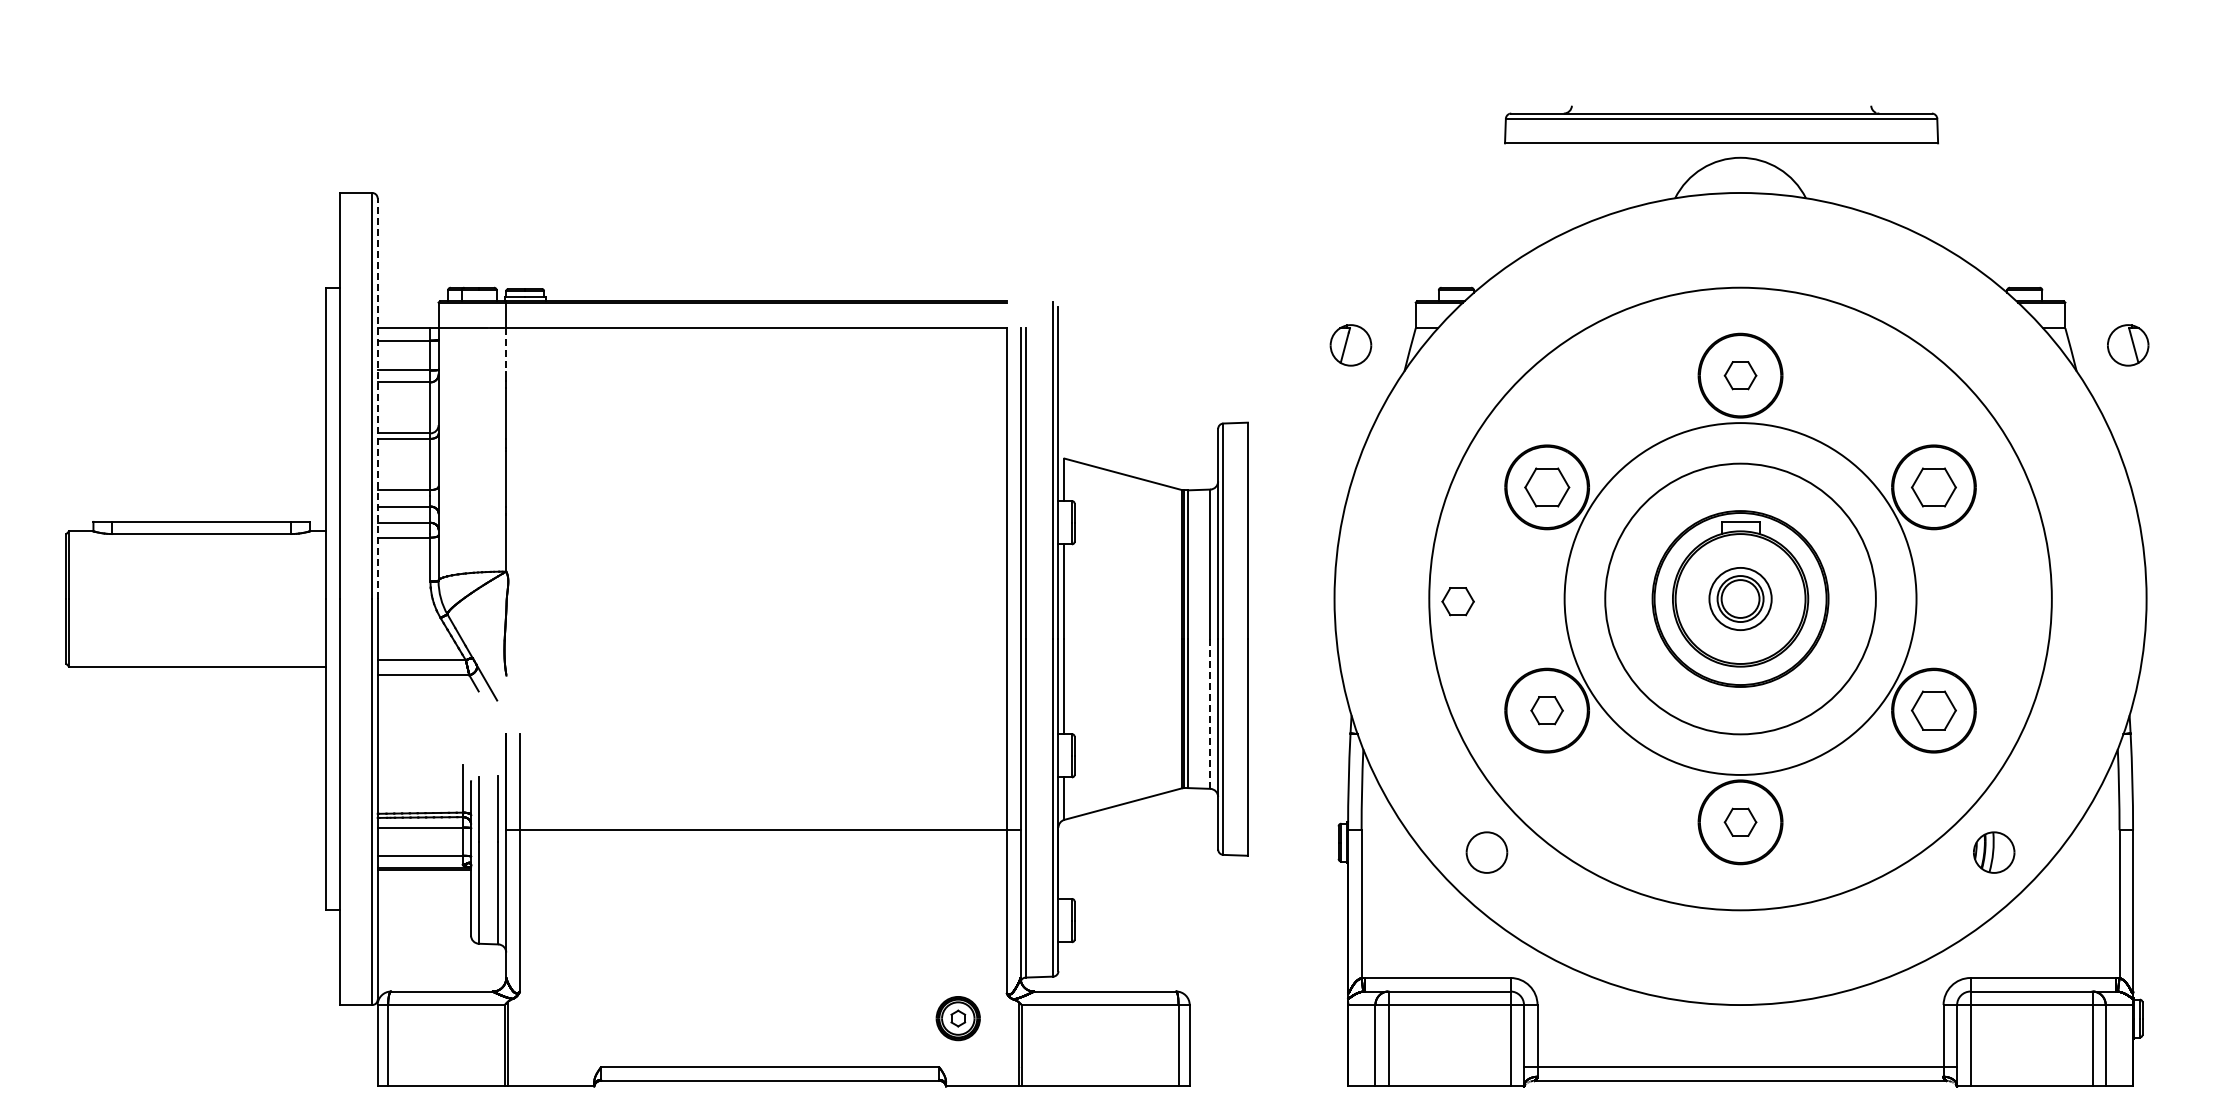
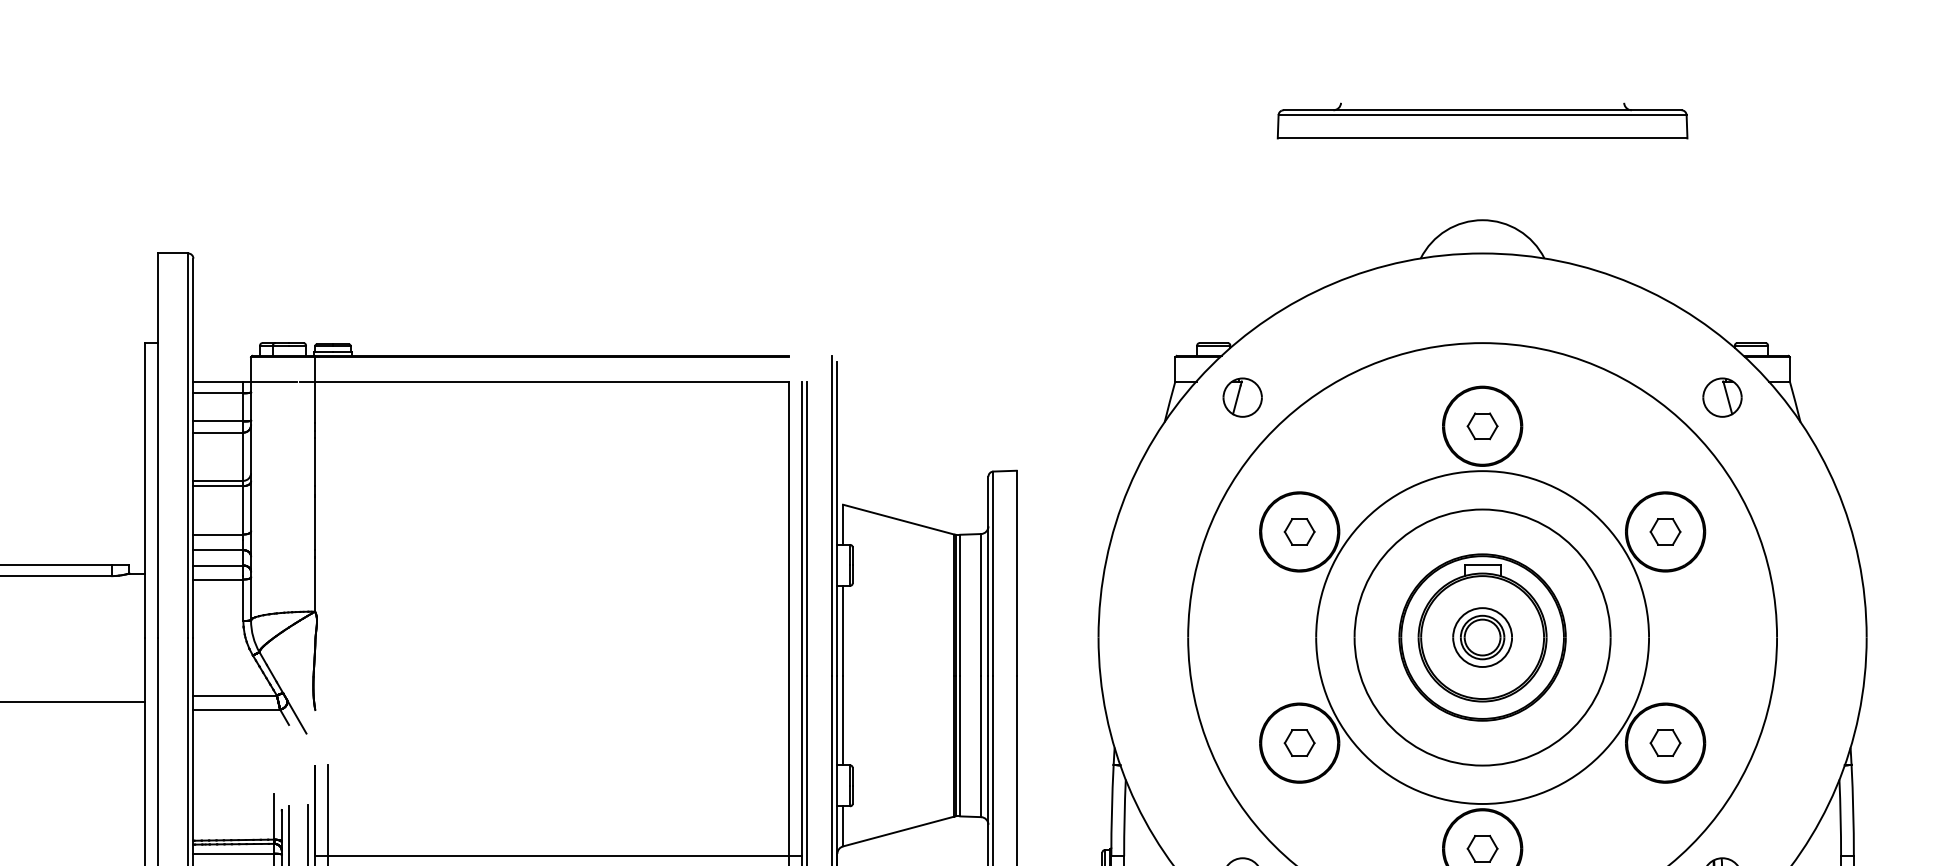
part: (1721, 124) -> (1482, 120), moved
part: (1350, 345) -> (1242, 397), moved
part: (2128, 345) -> (1722, 397), moved
line: (506, 350) -> (315, 402), dashed -> solid
line: (377, 398) -> (193, 447), dashed -> solid
part: (1546, 486) -> (1299, 531), size x0.71
part: (1933, 486) -> (1665, 531), size x0.71
part: (1457, 601) -> (1214, 639), removed
part: (1933, 710) -> (1665, 743), size x0.71
line: (1210, 714) -> (981, 746), dashed -> solid

